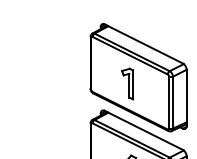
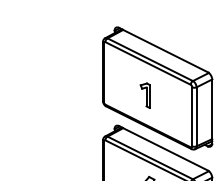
part: (127, 83) -> (144, 95), size x0.7

